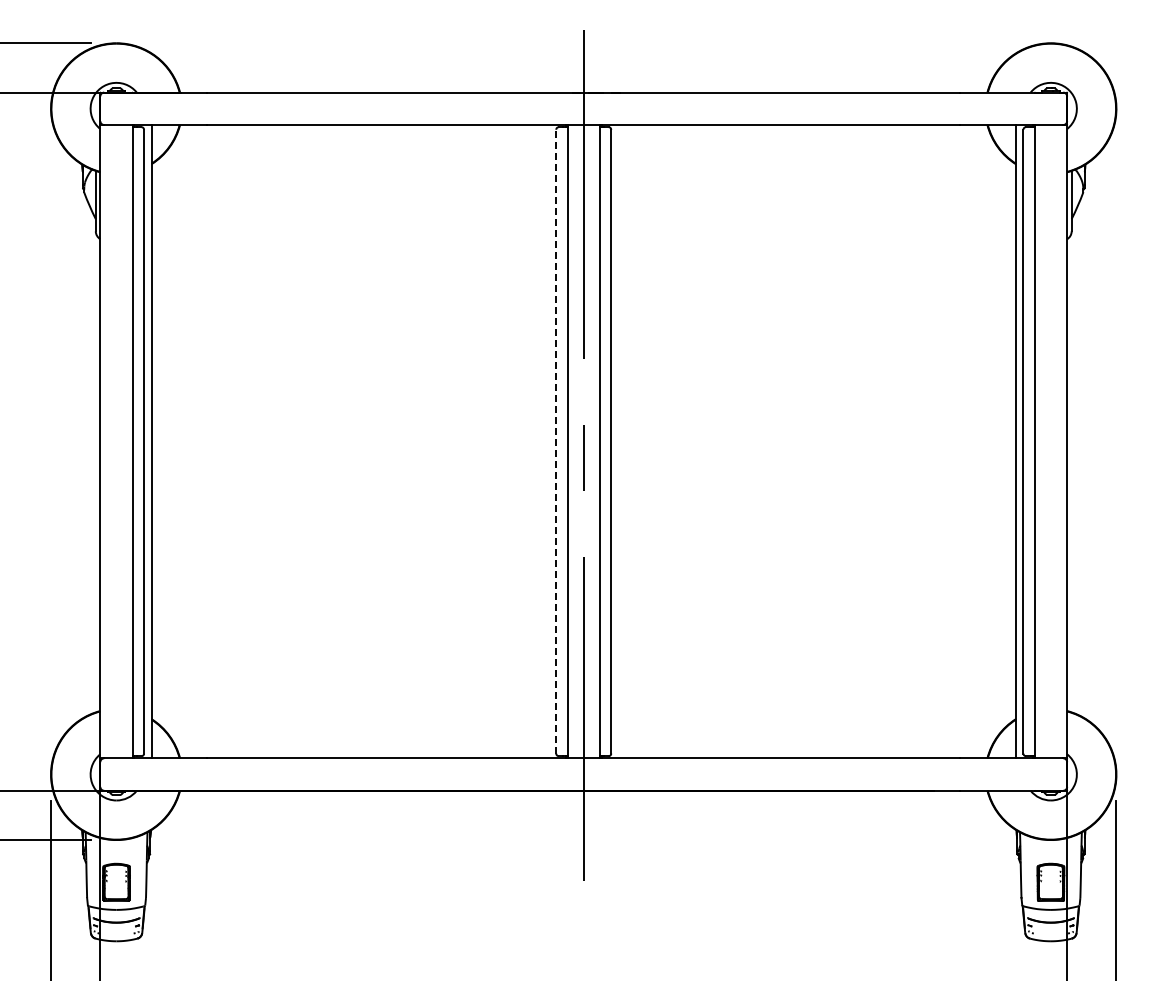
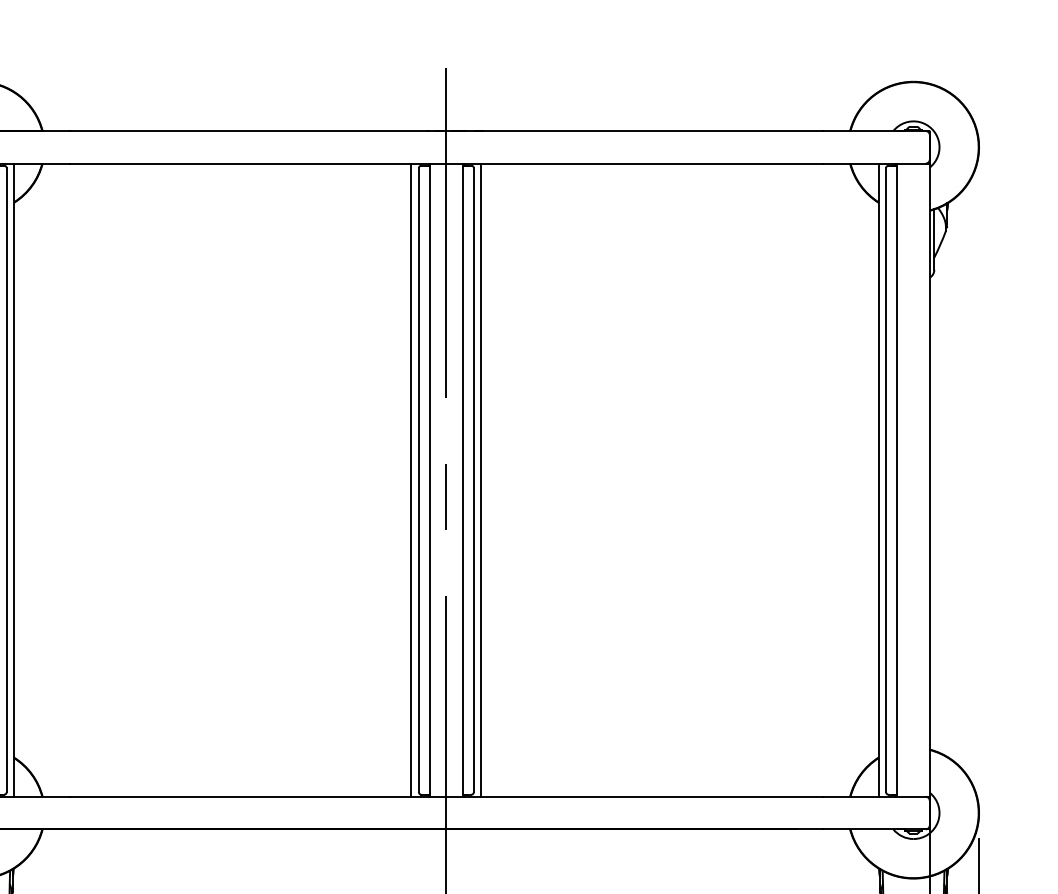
line: (548, 441) -> (411, 480), added
line: (556, 441) -> (419, 480), dashed -> solid
line: (618, 441) -> (481, 480), added

